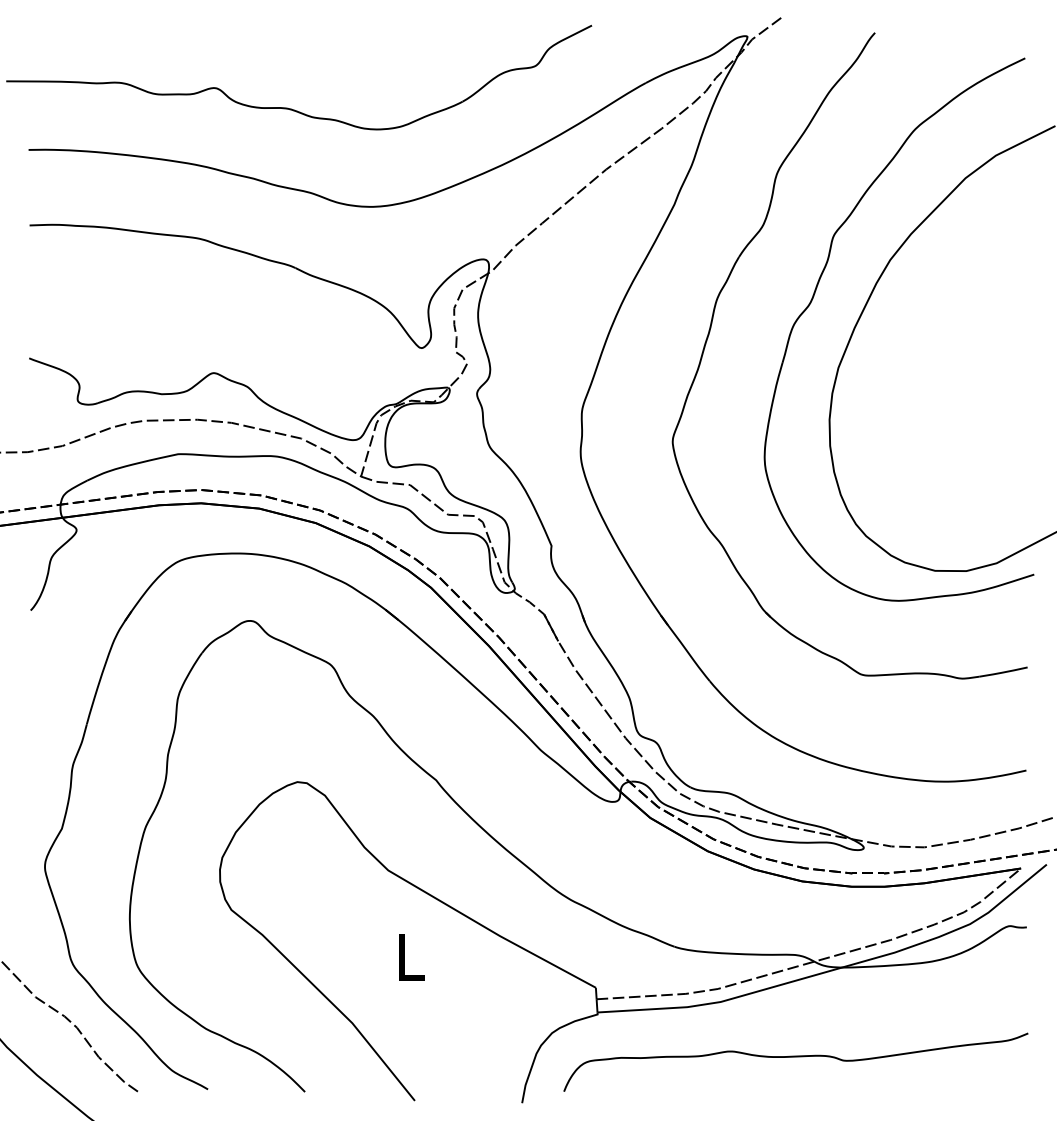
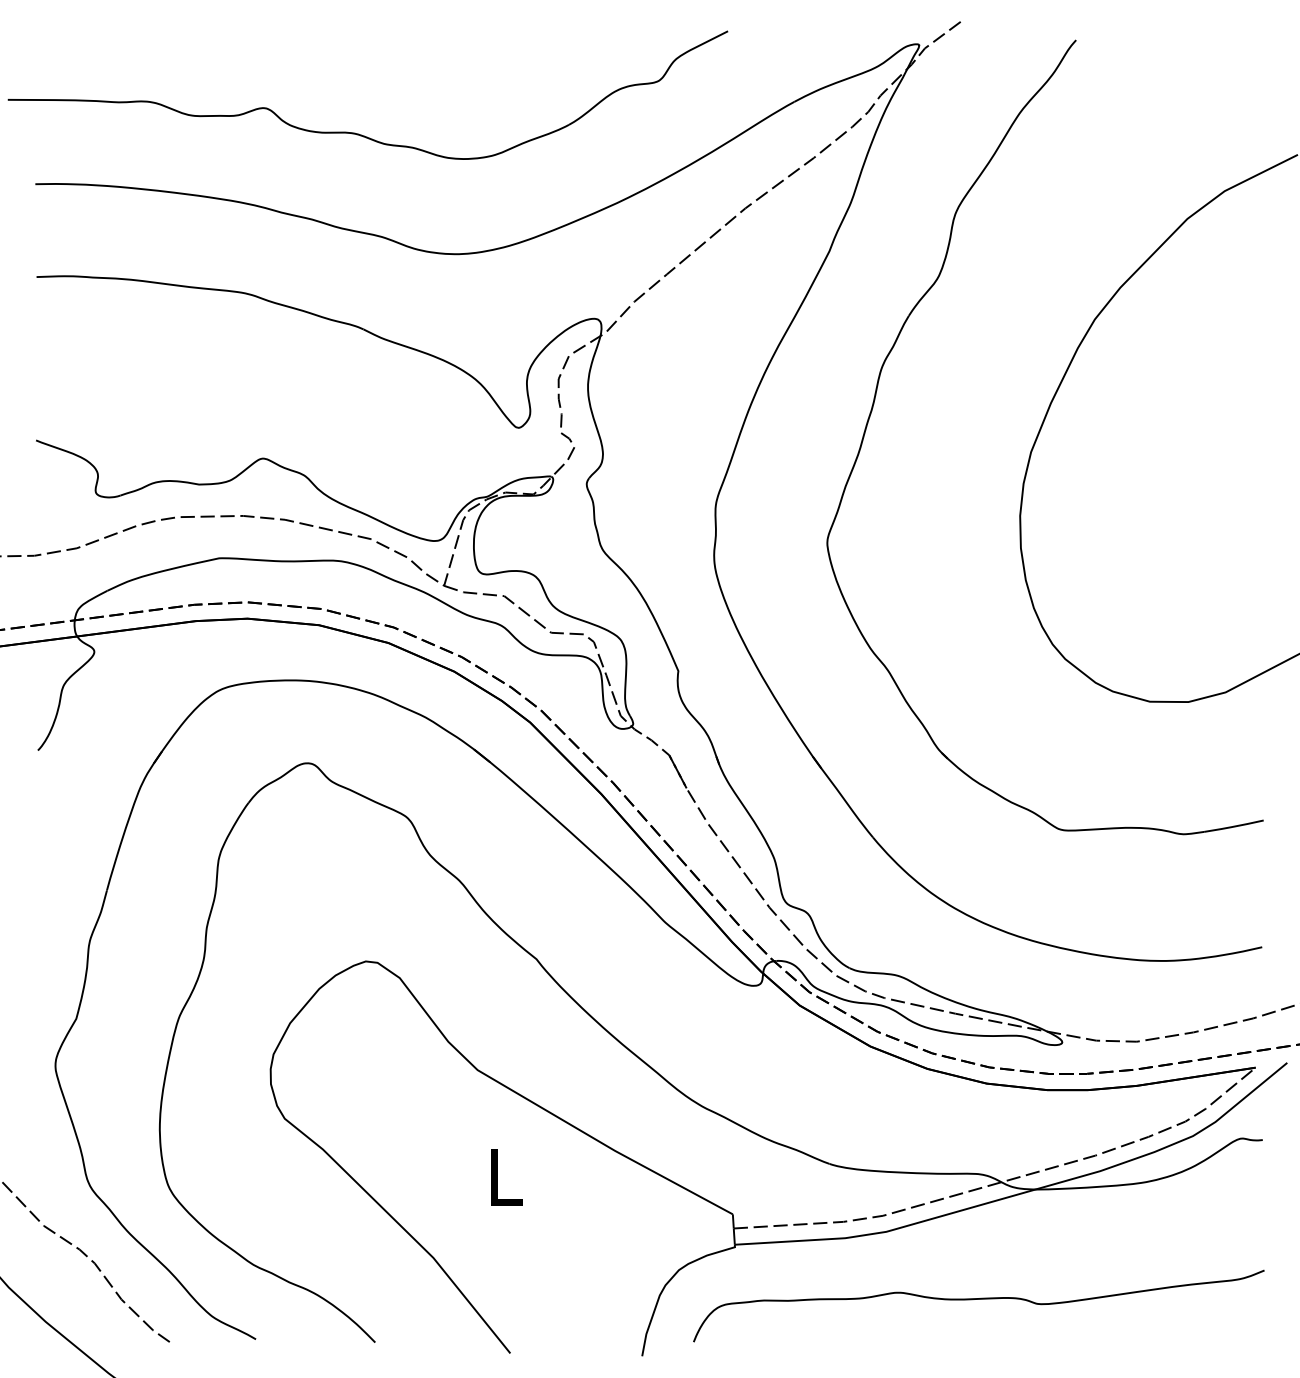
part: (814, 296) -> (1001, 364), removed

